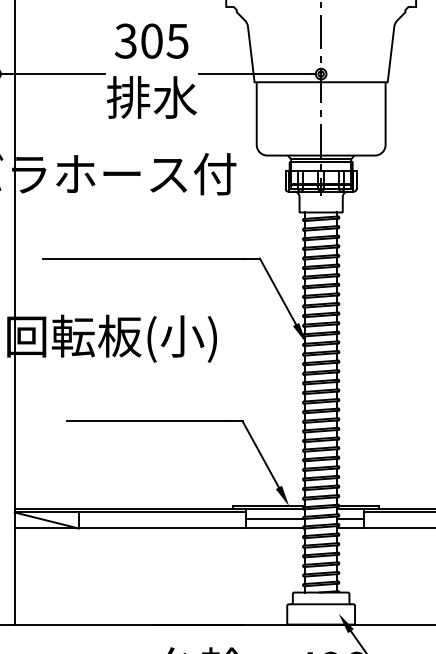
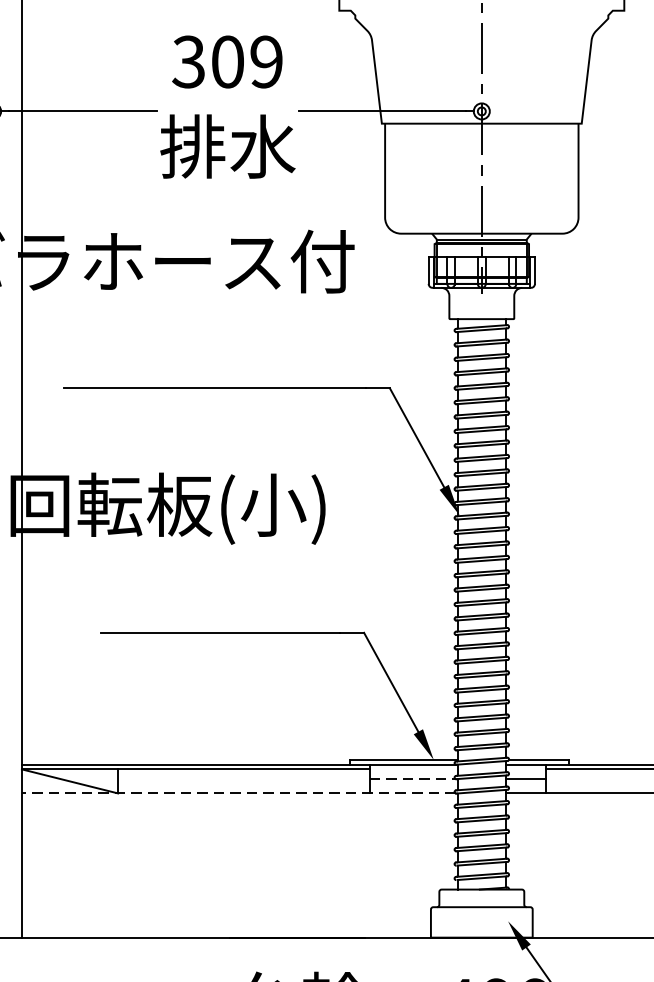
text: (177, 40) -> (266, 60), 305 -> 309
line: (275, 518) -> (413, 778), solid -> dashed
line: (158, 528) -> (237, 793), solid -> dashed

